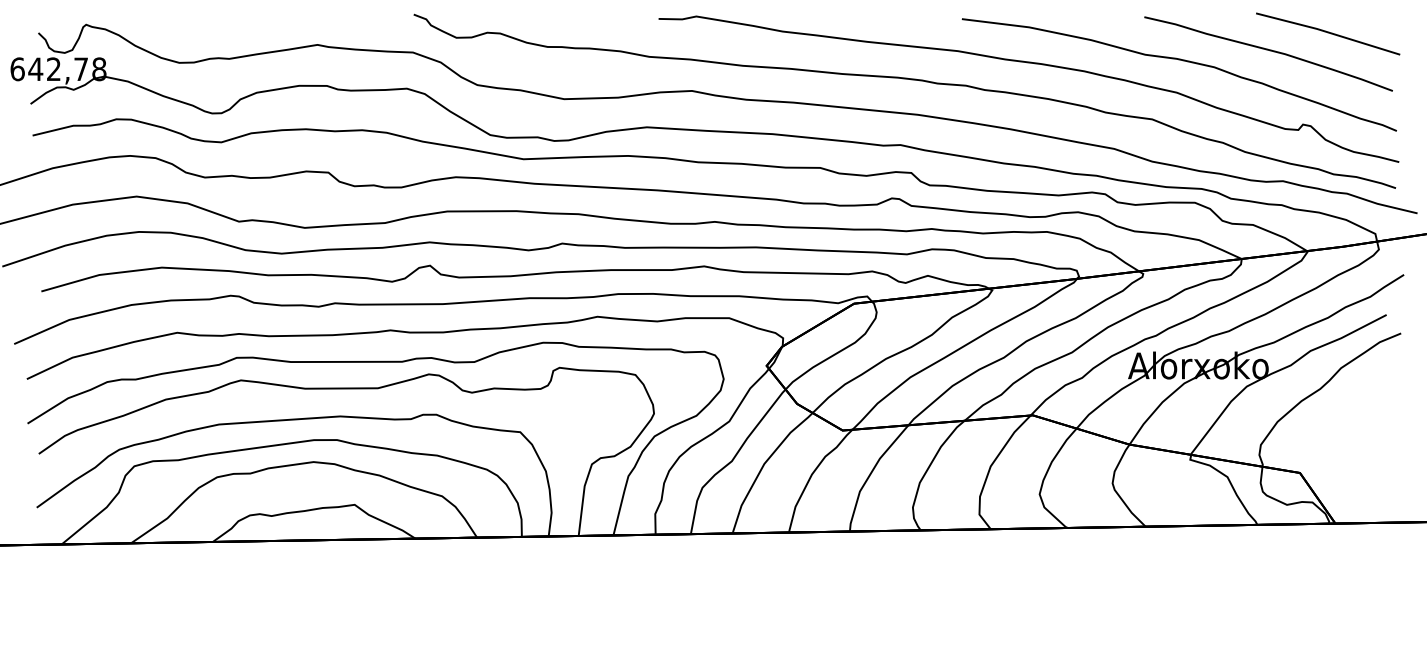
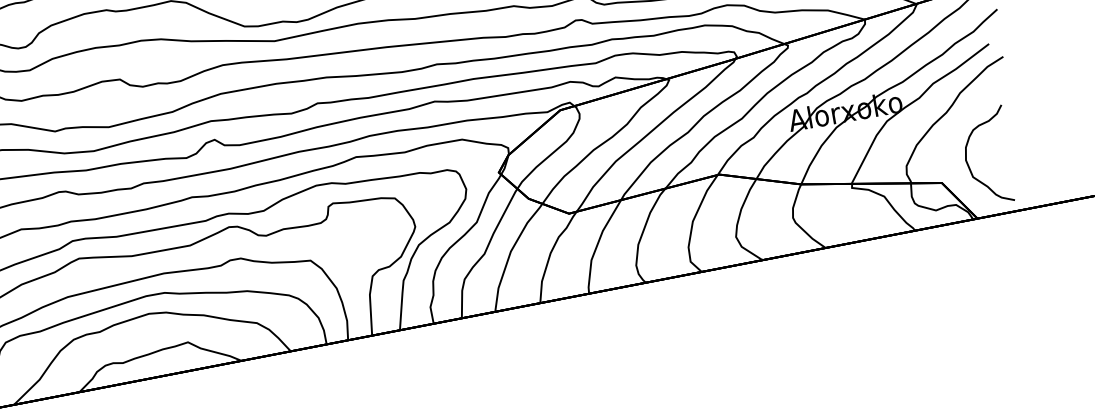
curve: (1336, 456) -> (968, 164), added

